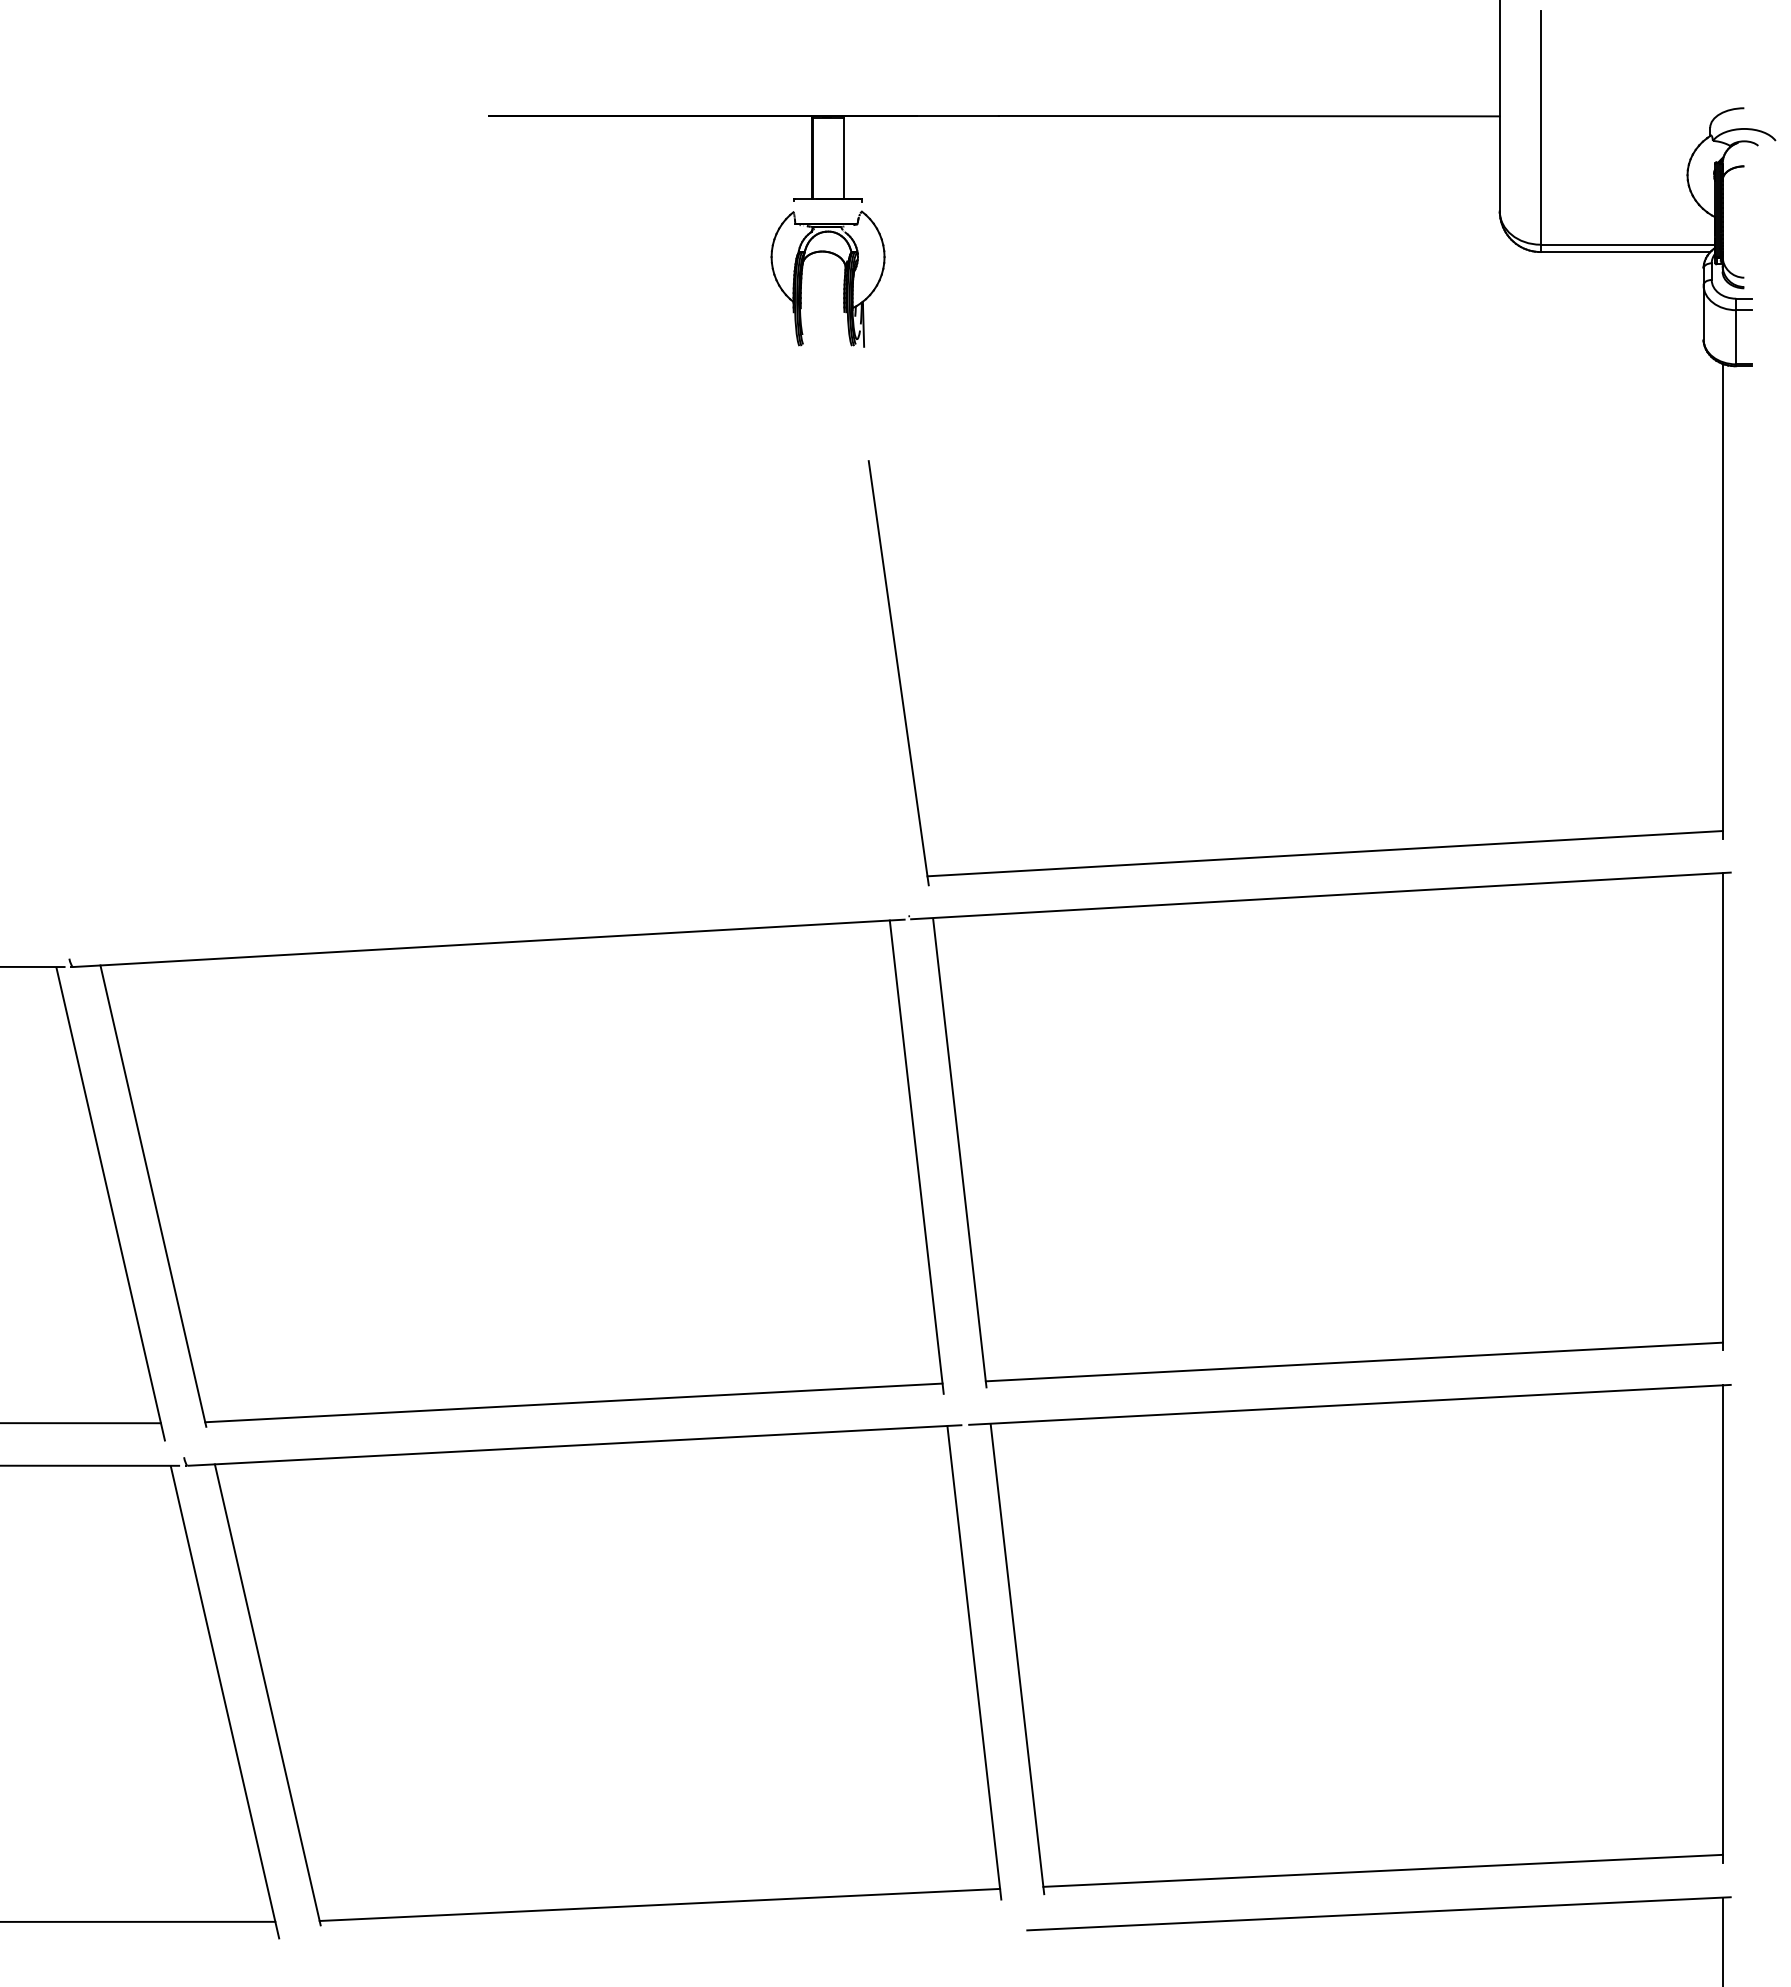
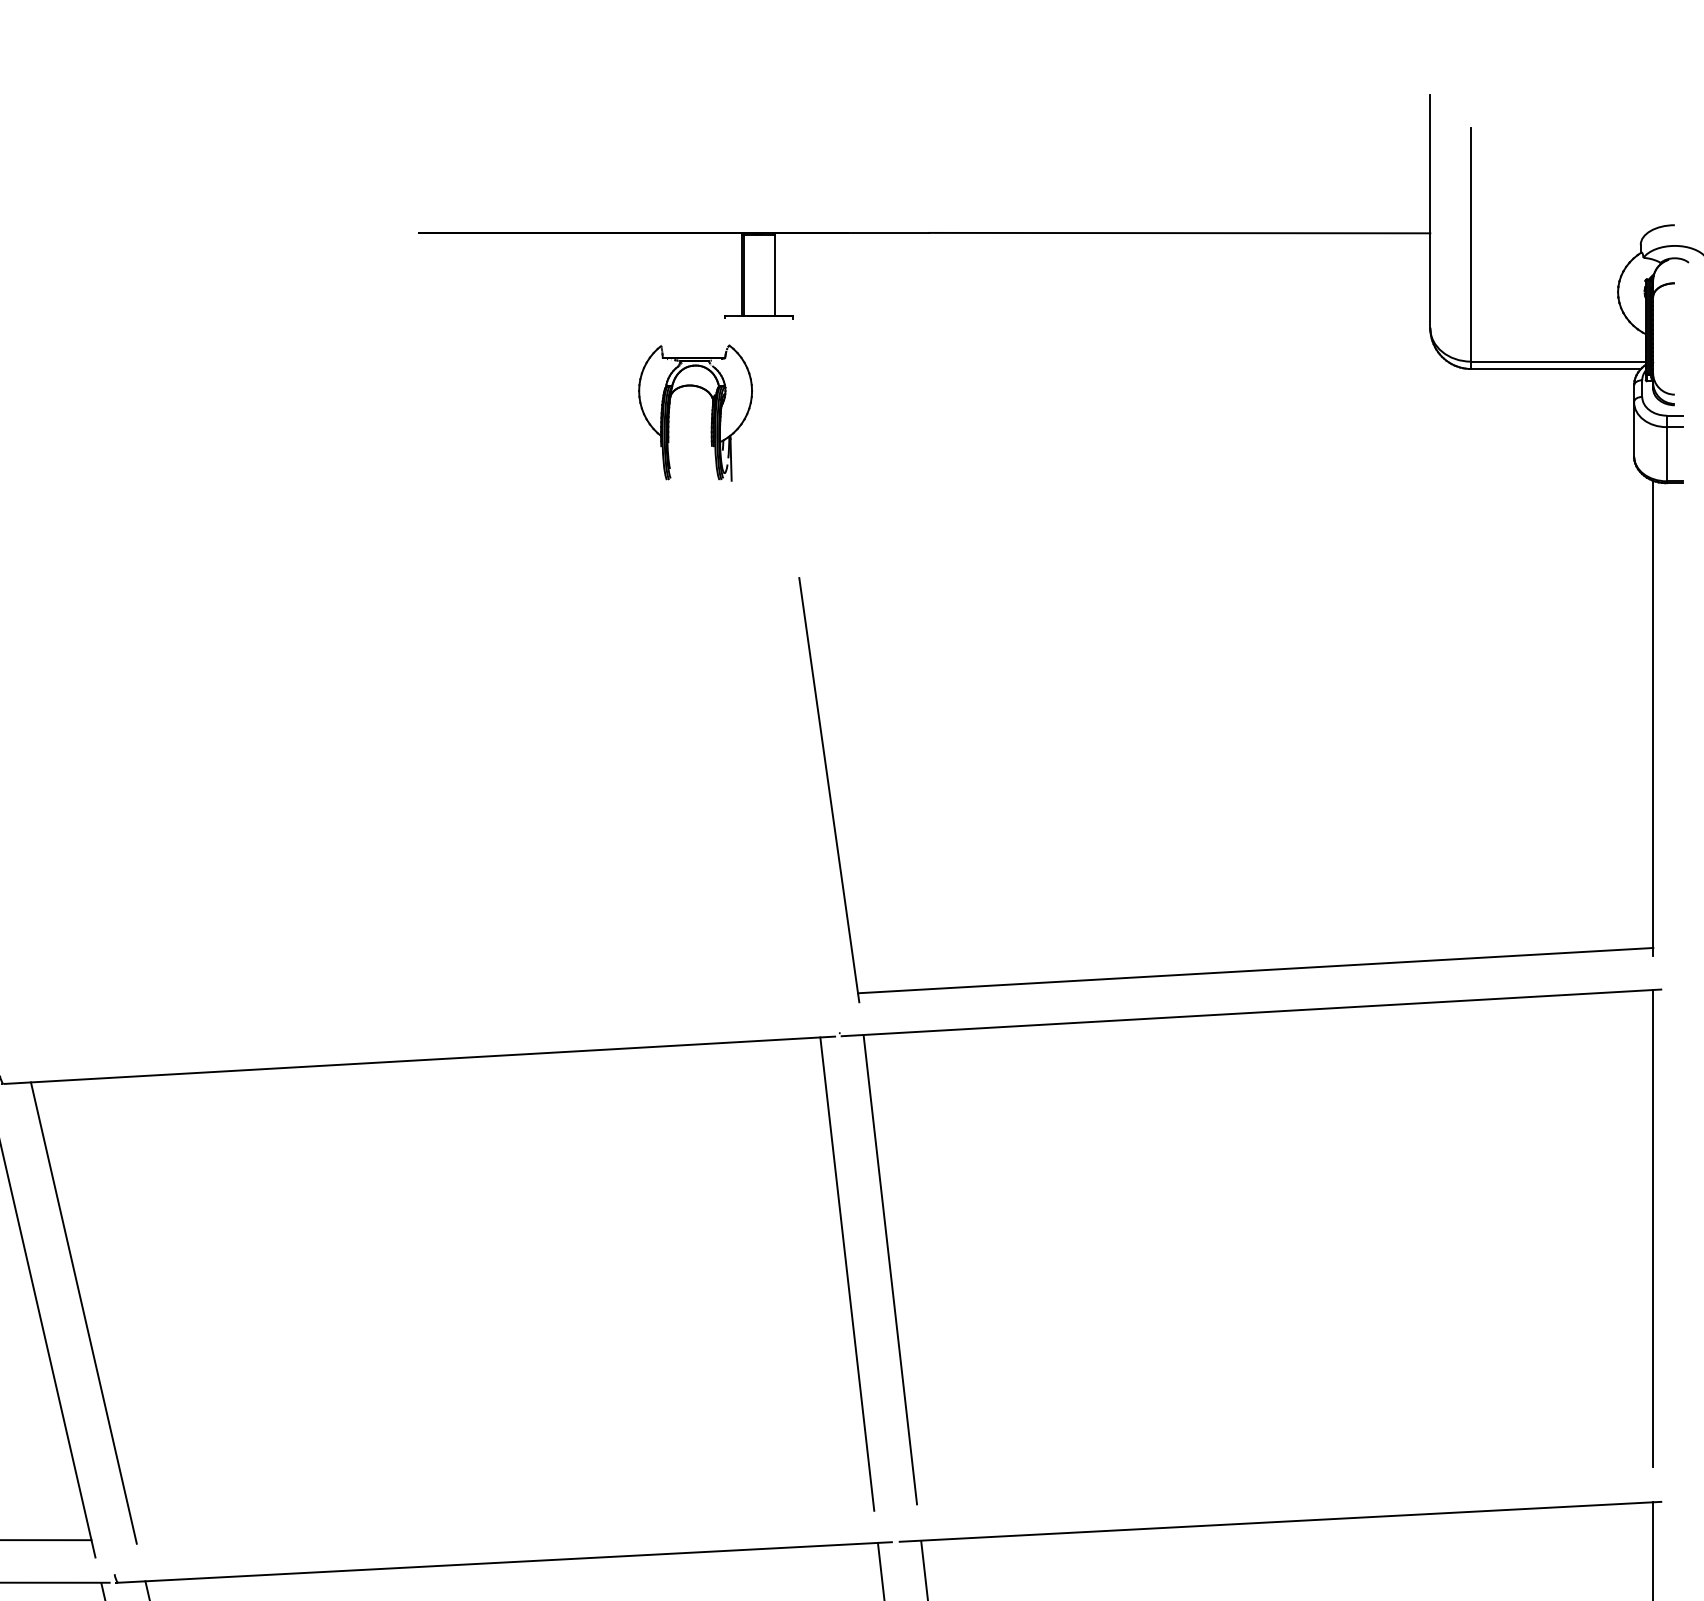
part: (843, 279) -> (711, 413), moved
line: (1353, 1361) -> (1284, 1478), removed
line: (573, 1402) -> (504, 1519), removed

